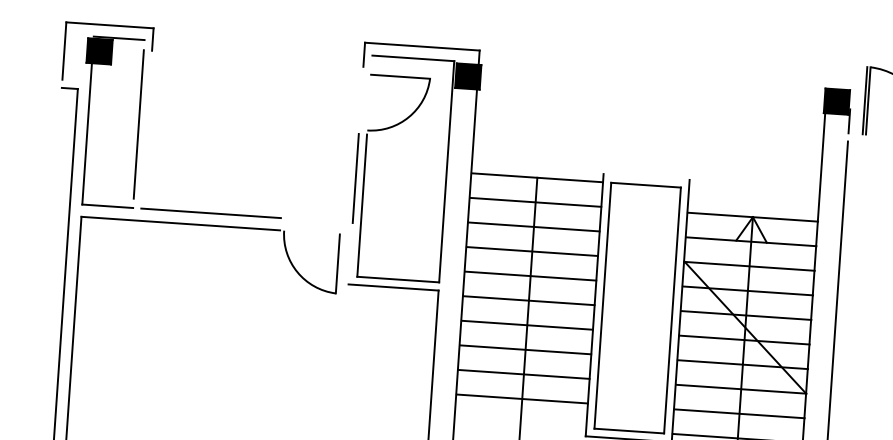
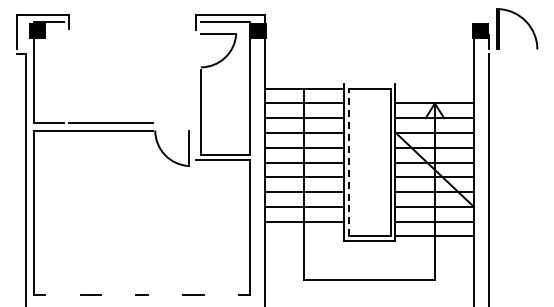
line: (139, 123) -> (64, 72), removed
line: (355, 178) -> (195, 96), removed
line: (602, 305) -> (348, 162), solid -> dashed

